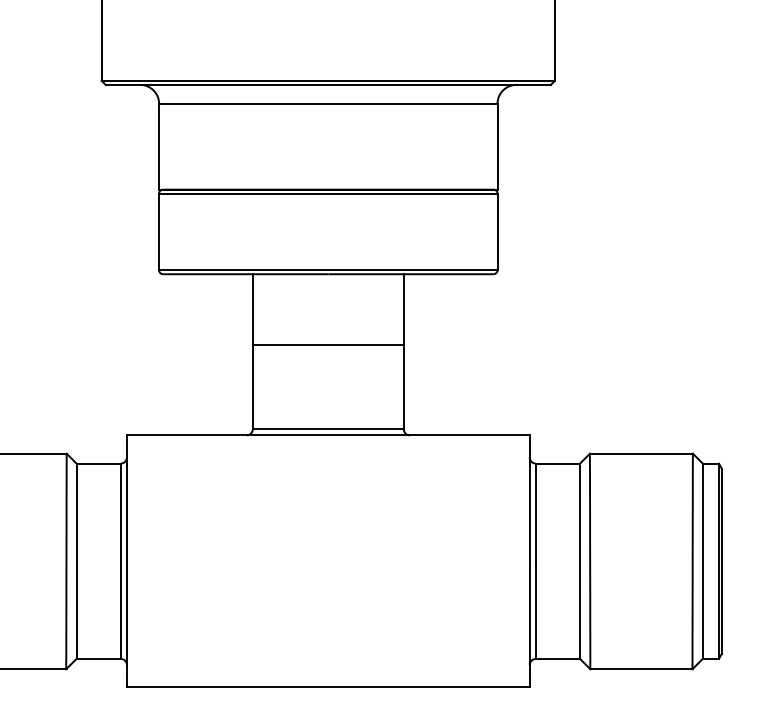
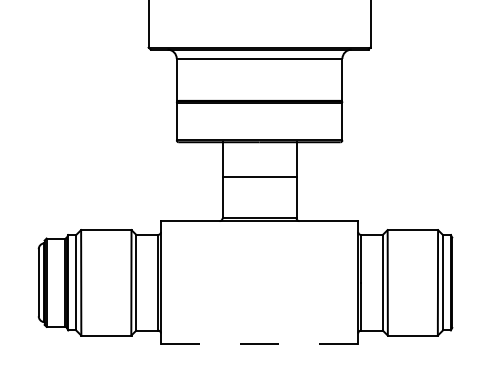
line: (328, 687) -> (259, 344), solid -> dashed

